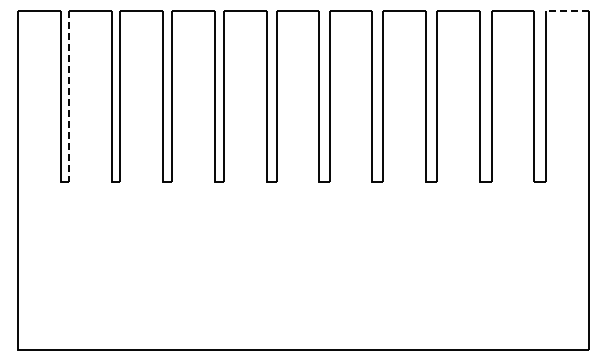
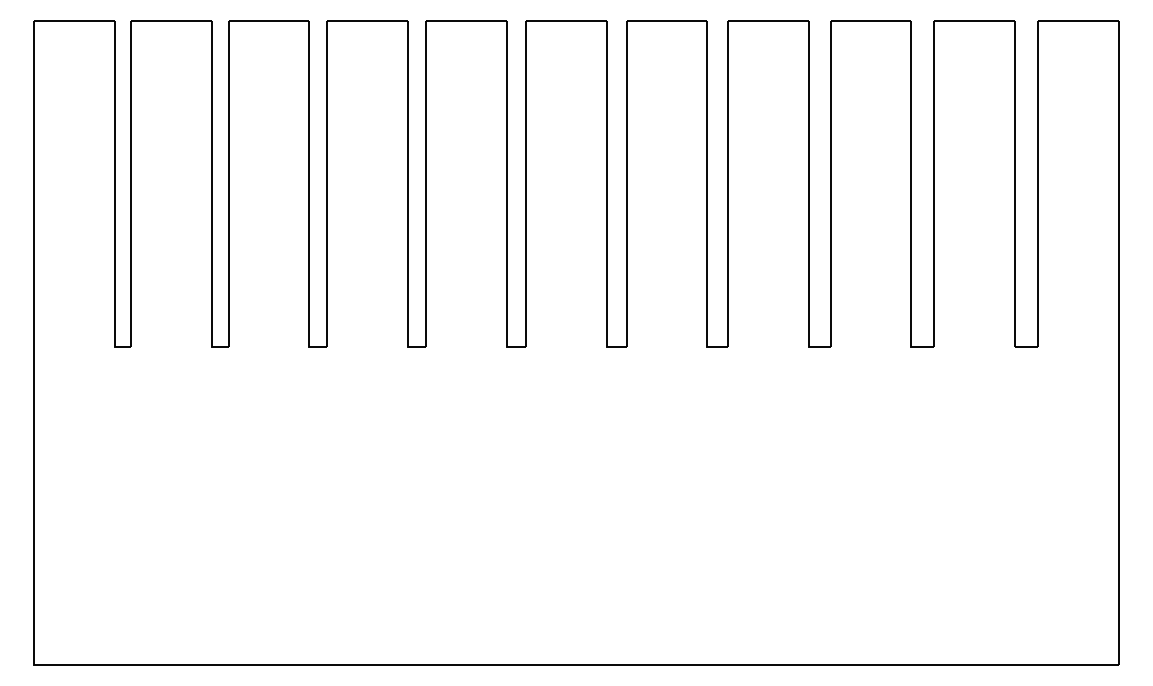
line: (567, 10) -> (1078, 20), dashed -> solid
line: (69, 96) -> (131, 183), dashed -> solid

